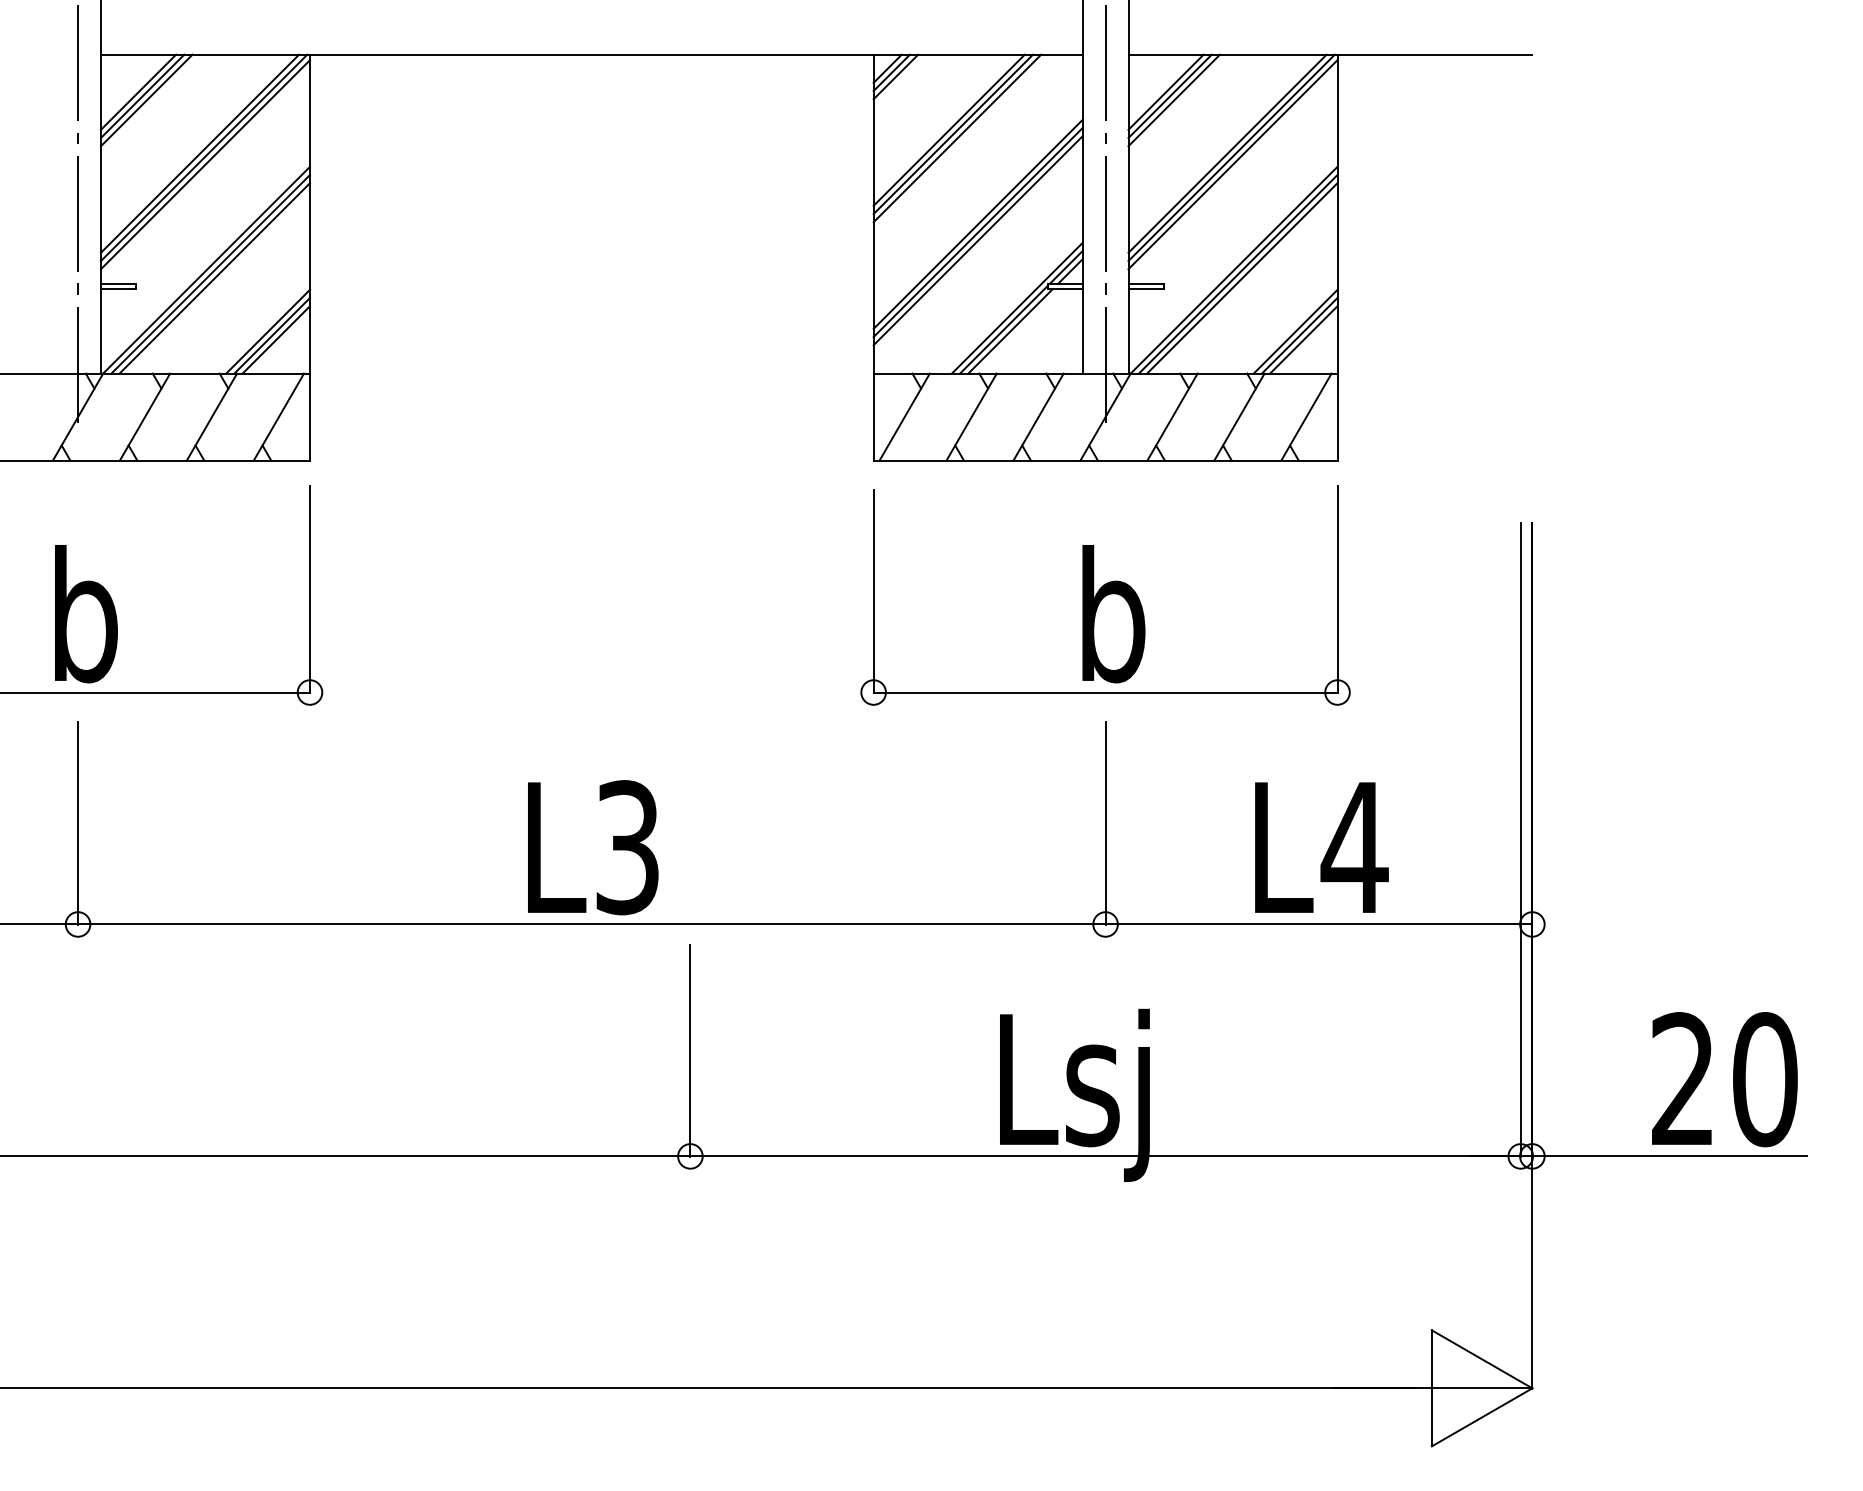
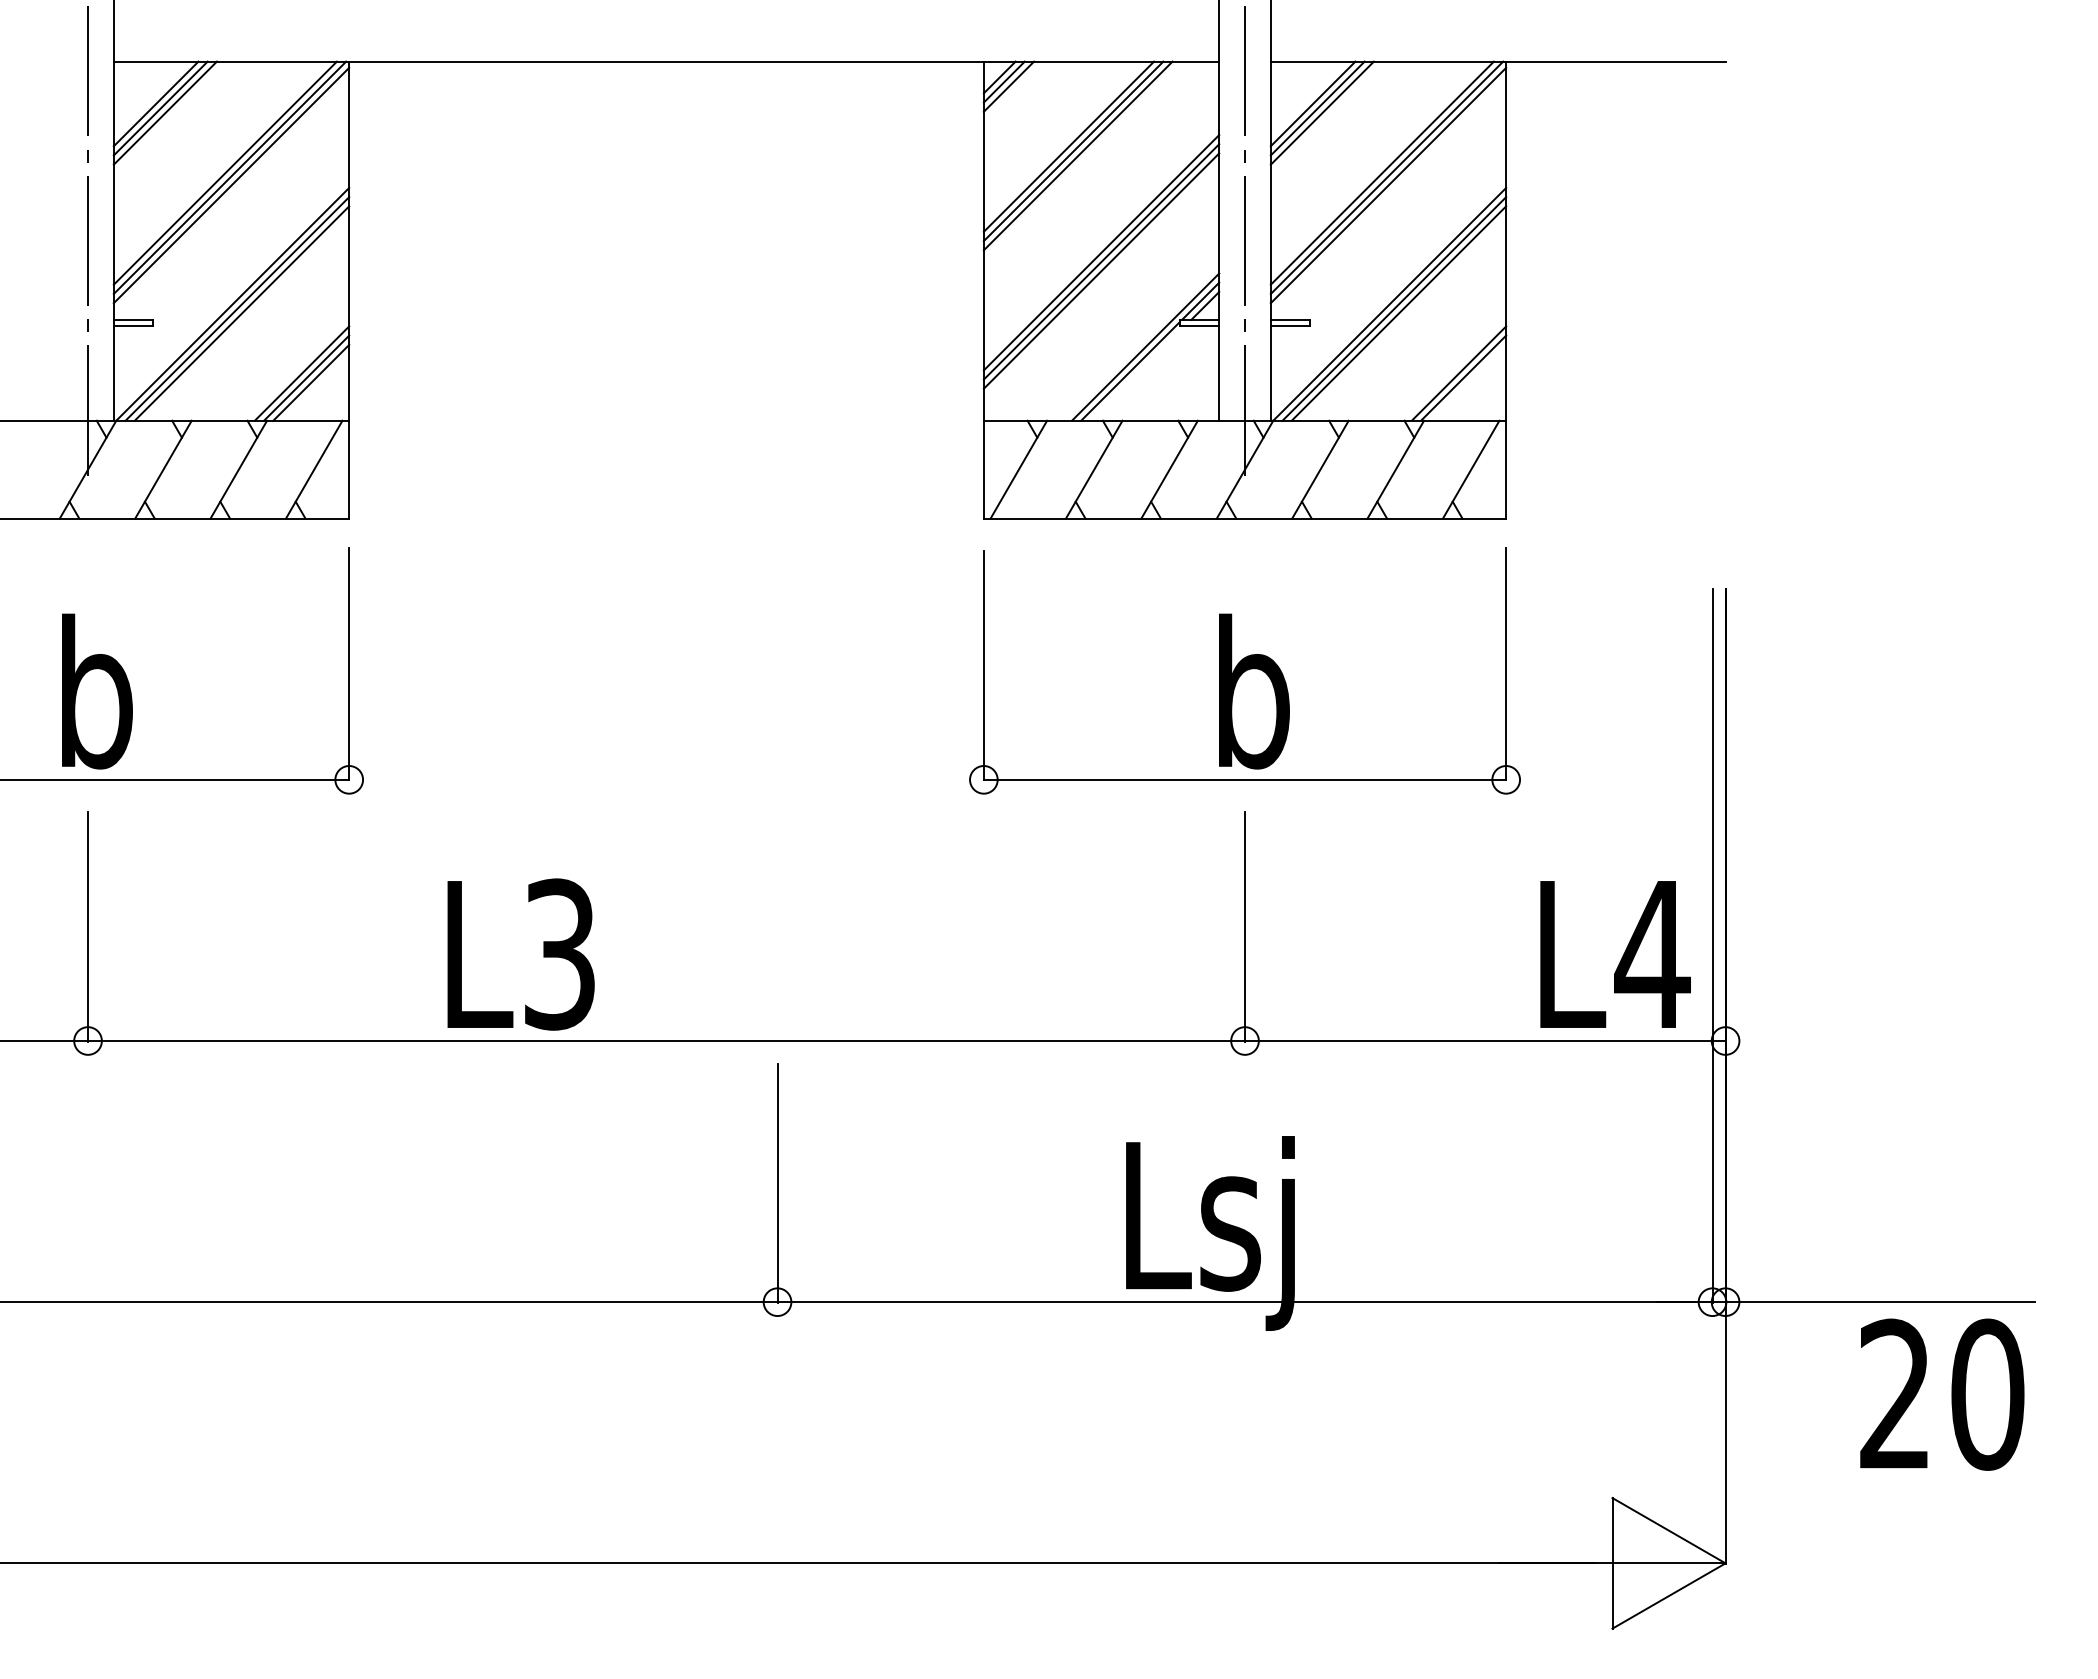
line: (1010, 330) -> (1137, 372), removed
line: (1304, 339) -> (1468, 382), removed
text: (592, 847) -> (520, 954), moved
text: (1321, 847) -> (1615, 954), moved
text: (1725, 1079) -> (1942, 1394), moved

